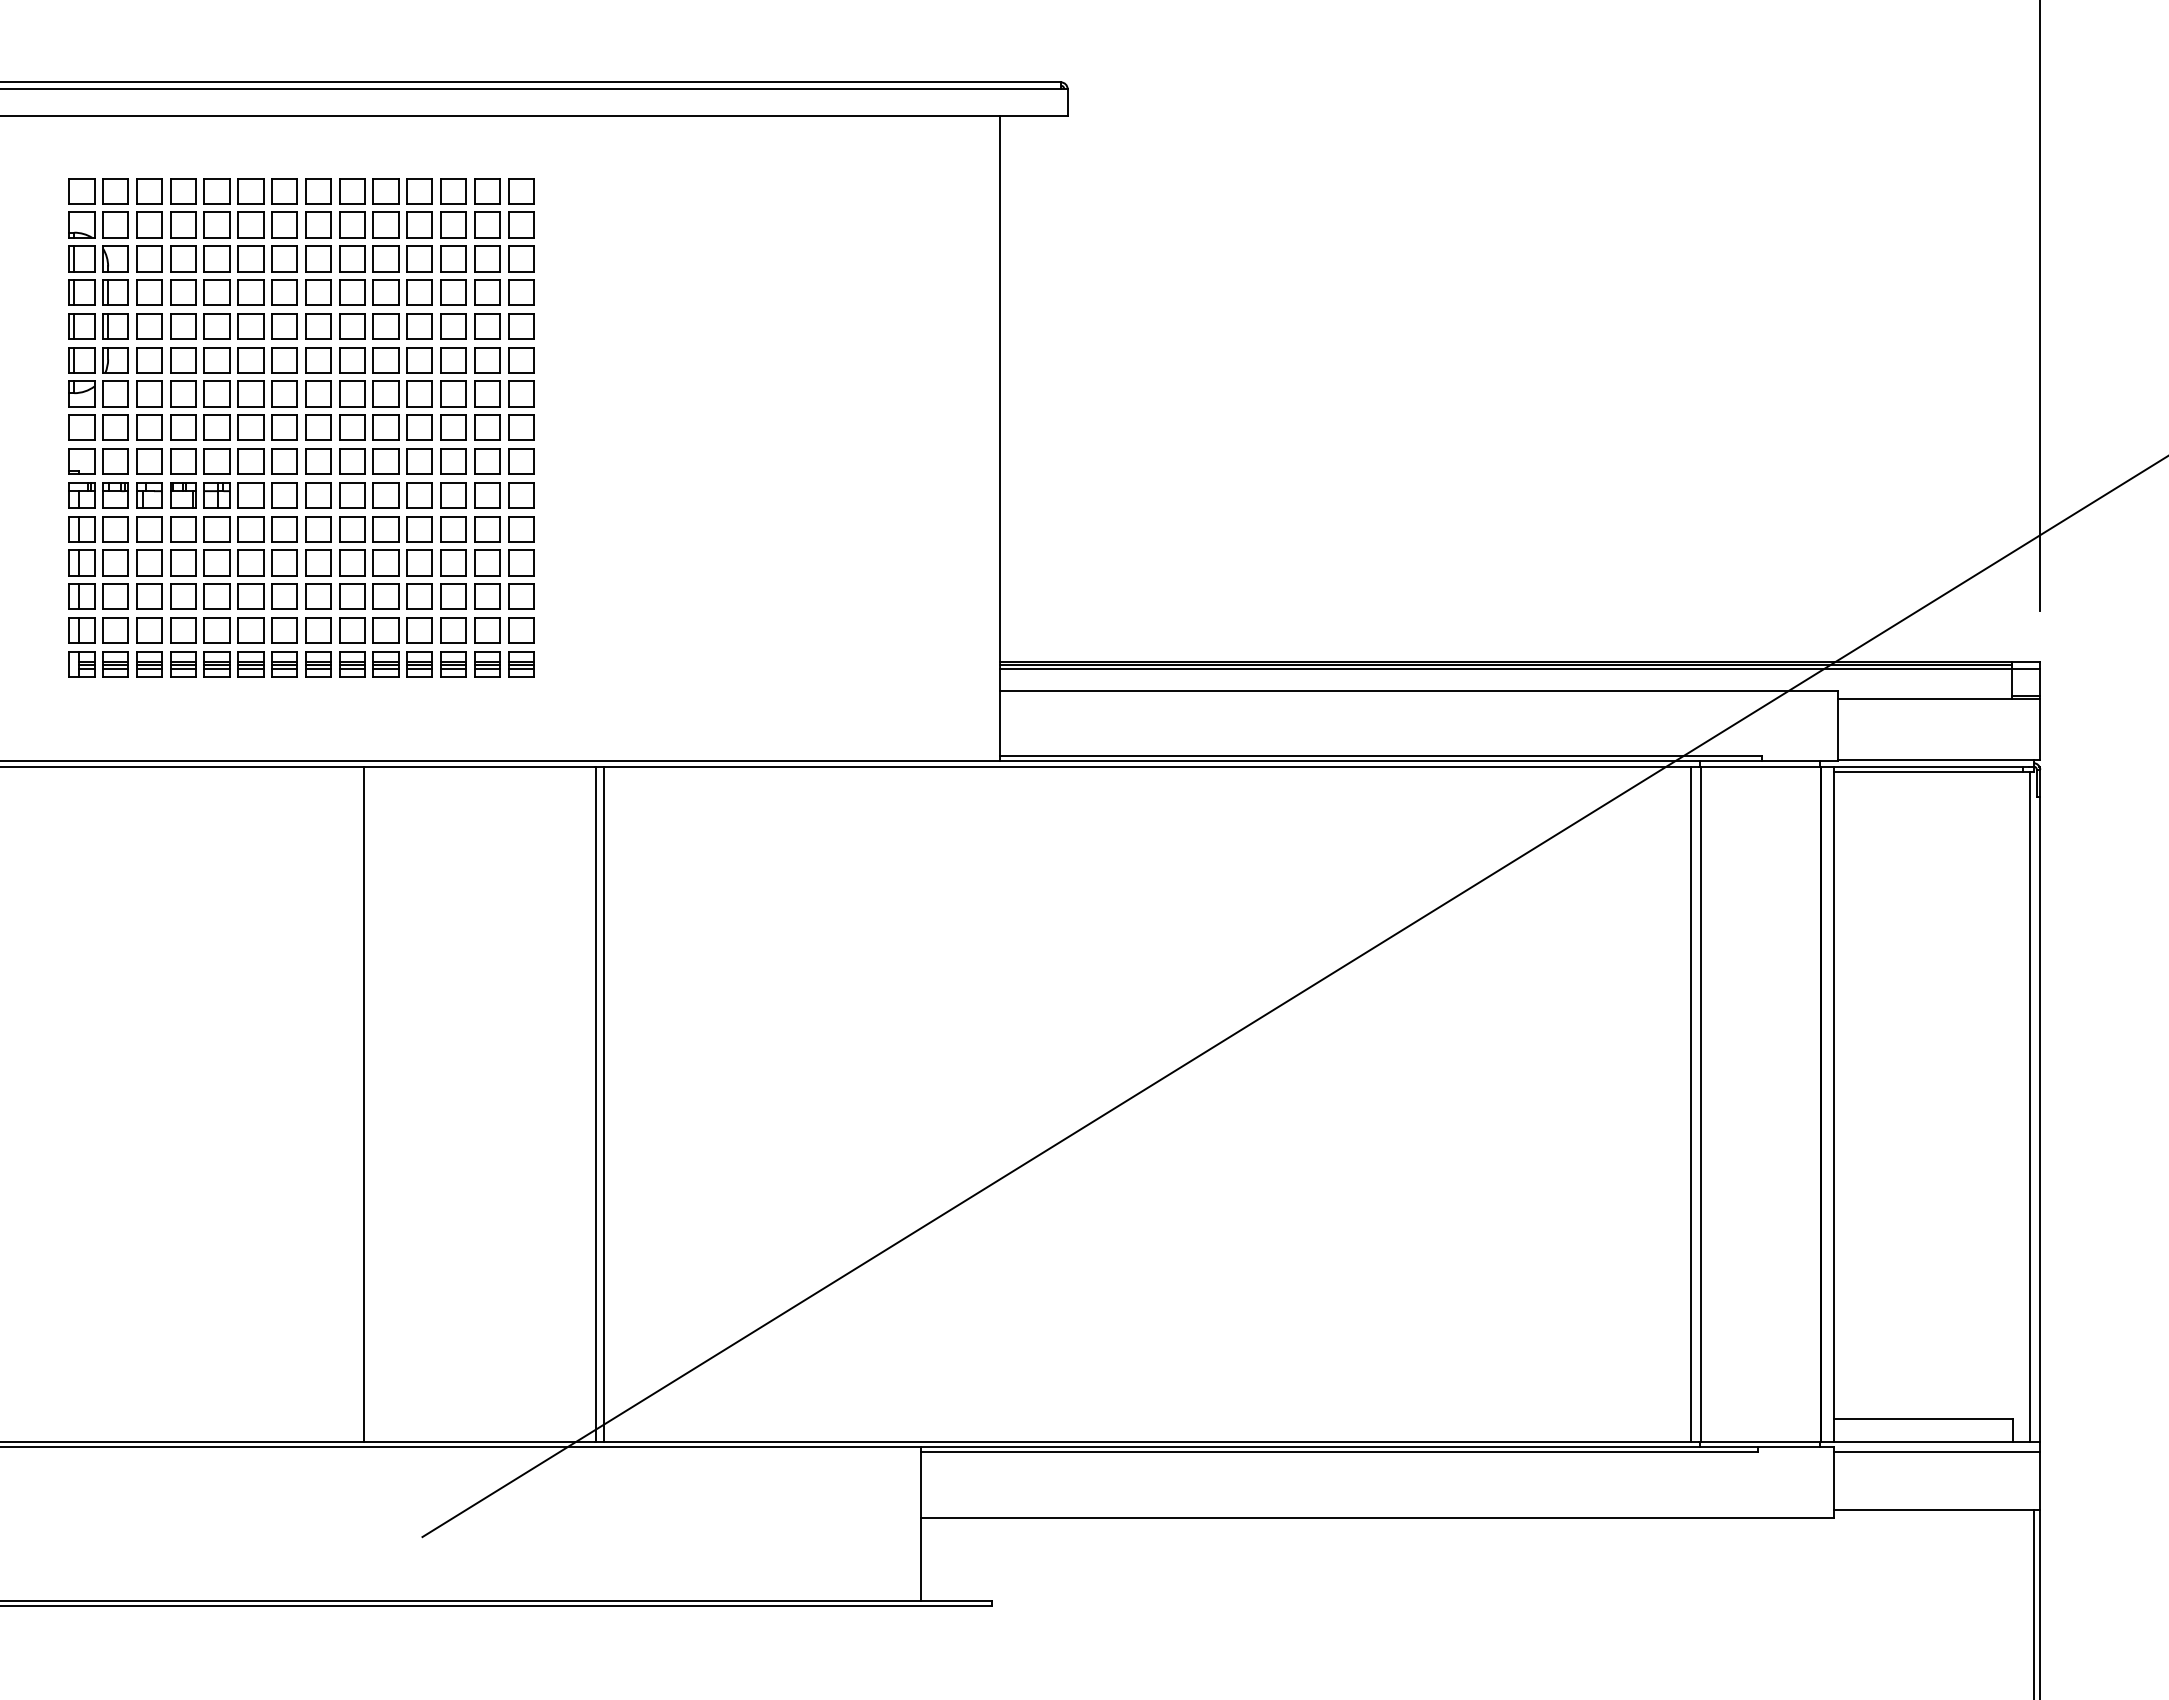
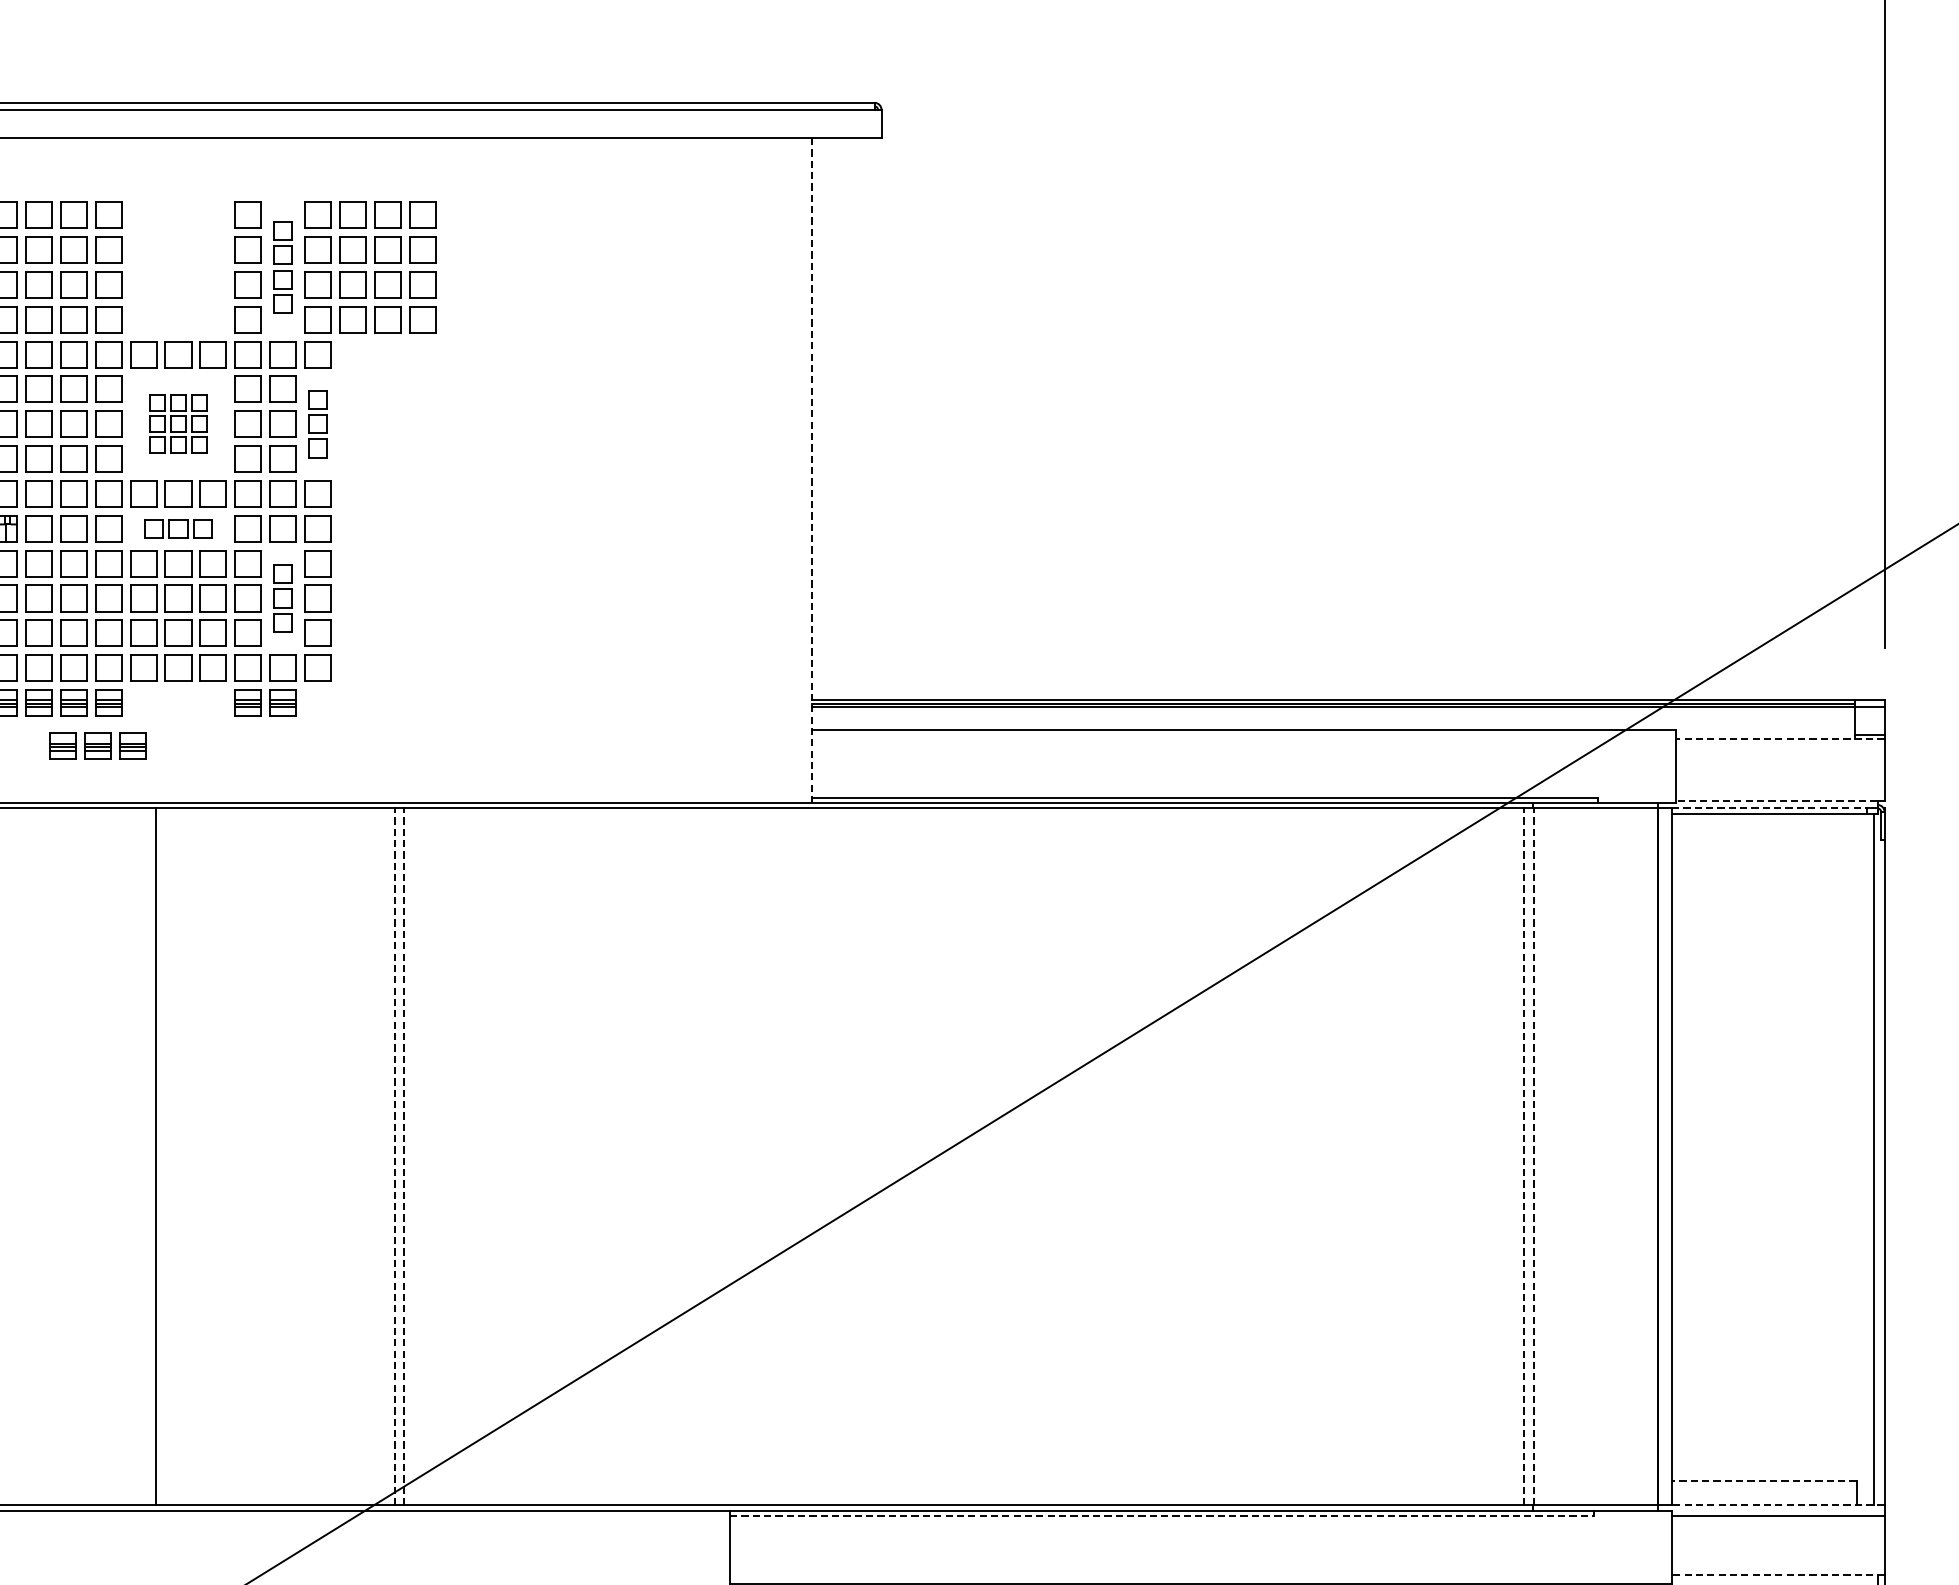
part: (385, 241) -> (387, 266), moved
part: (487, 241) -> (283, 266), size x0.7
part: (385, 393) -> (178, 423), size x0.6
part: (521, 393) -> (318, 423), size x0.7
line: (1000, 438) -> (812, 470), solid -> dashed
part: (385, 495) -> (178, 528), size x0.7
part: (487, 562) -> (283, 597), size x0.7
part: (385, 664) -> (97, 746), moved
part: (521, 664) -> (318, 703), removed
line: (1939, 698) -> (1780, 738), solid -> dashed
line: (1935, 759) -> (1776, 801), solid -> dashed
line: (1928, 766) -> (1769, 808), solid -> dashed
line: (596, 1104) -> (395, 1156), solid -> dashed
line: (604, 1104) -> (403, 1156), solid -> dashed
line: (1690, 1104) -> (1523, 1156), solid -> dashed
line: (1700, 1104) -> (1534, 1156), solid -> dashed
line: (1923, 1418) -> (1764, 1480), solid -> dashed
line: (1936, 1442) -> (1777, 1505), solid -> dashed
line: (1339, 1452) -> (1161, 1515), solid -> dashed
line: (1936, 1509) -> (1777, 1574), solid -> dashed

